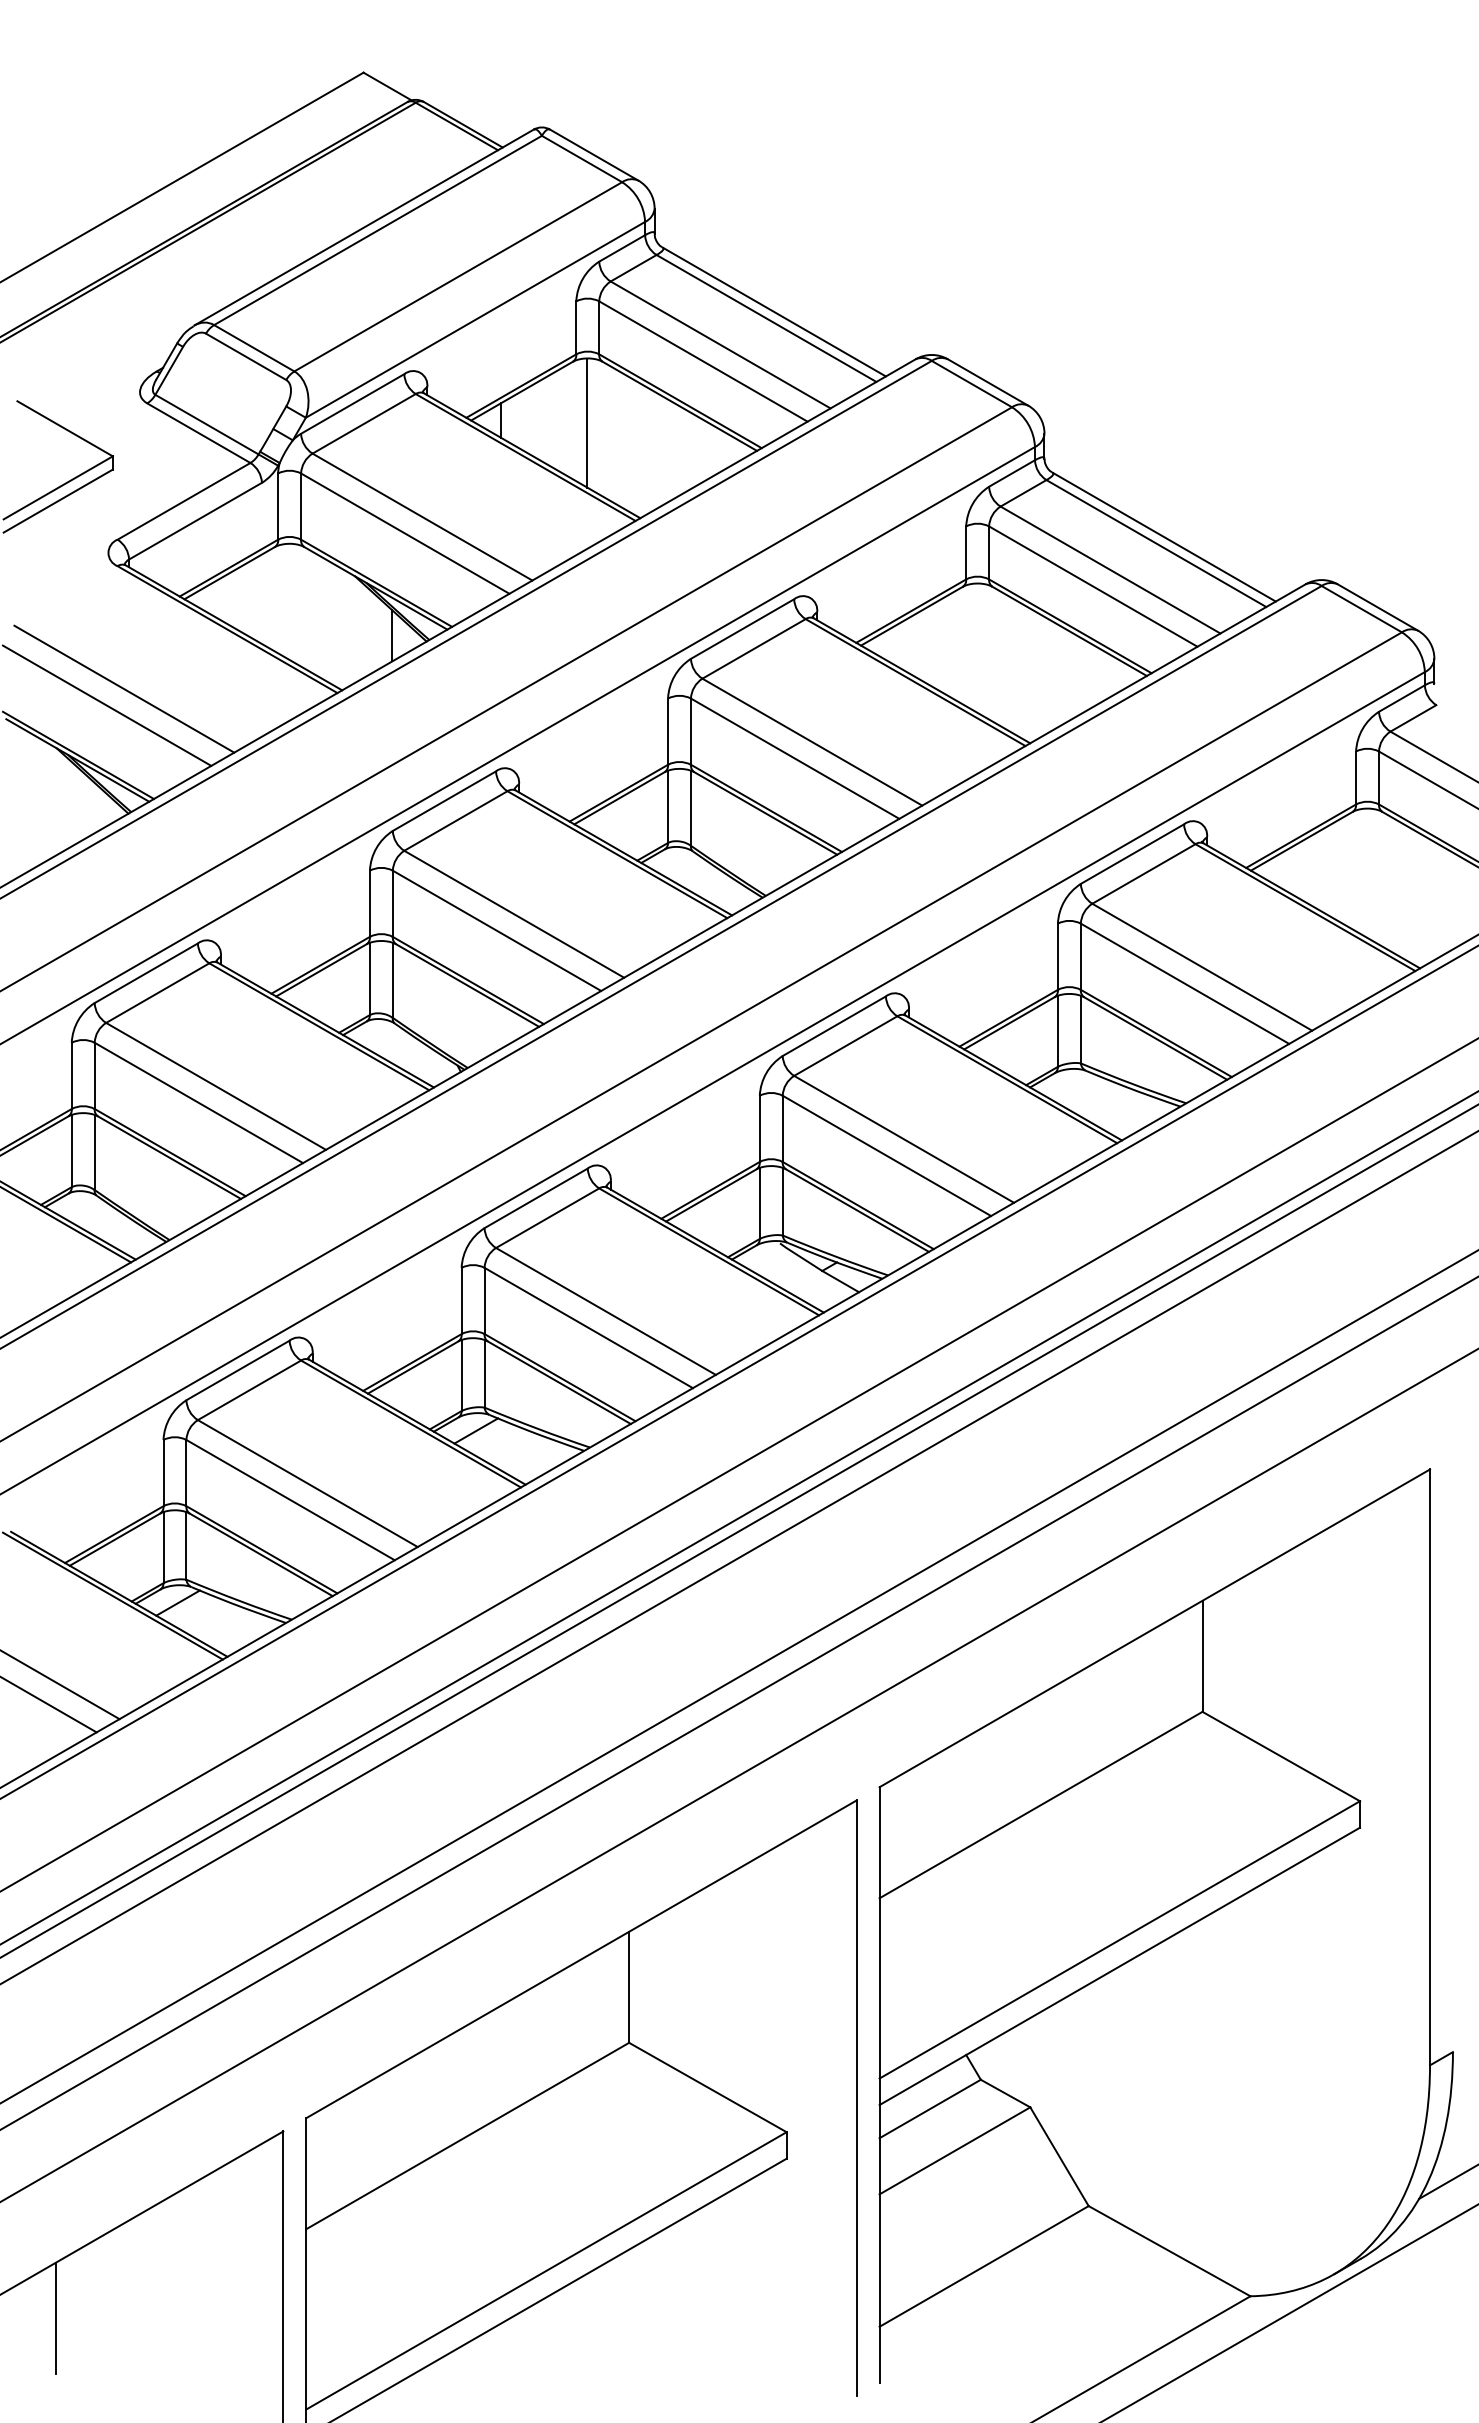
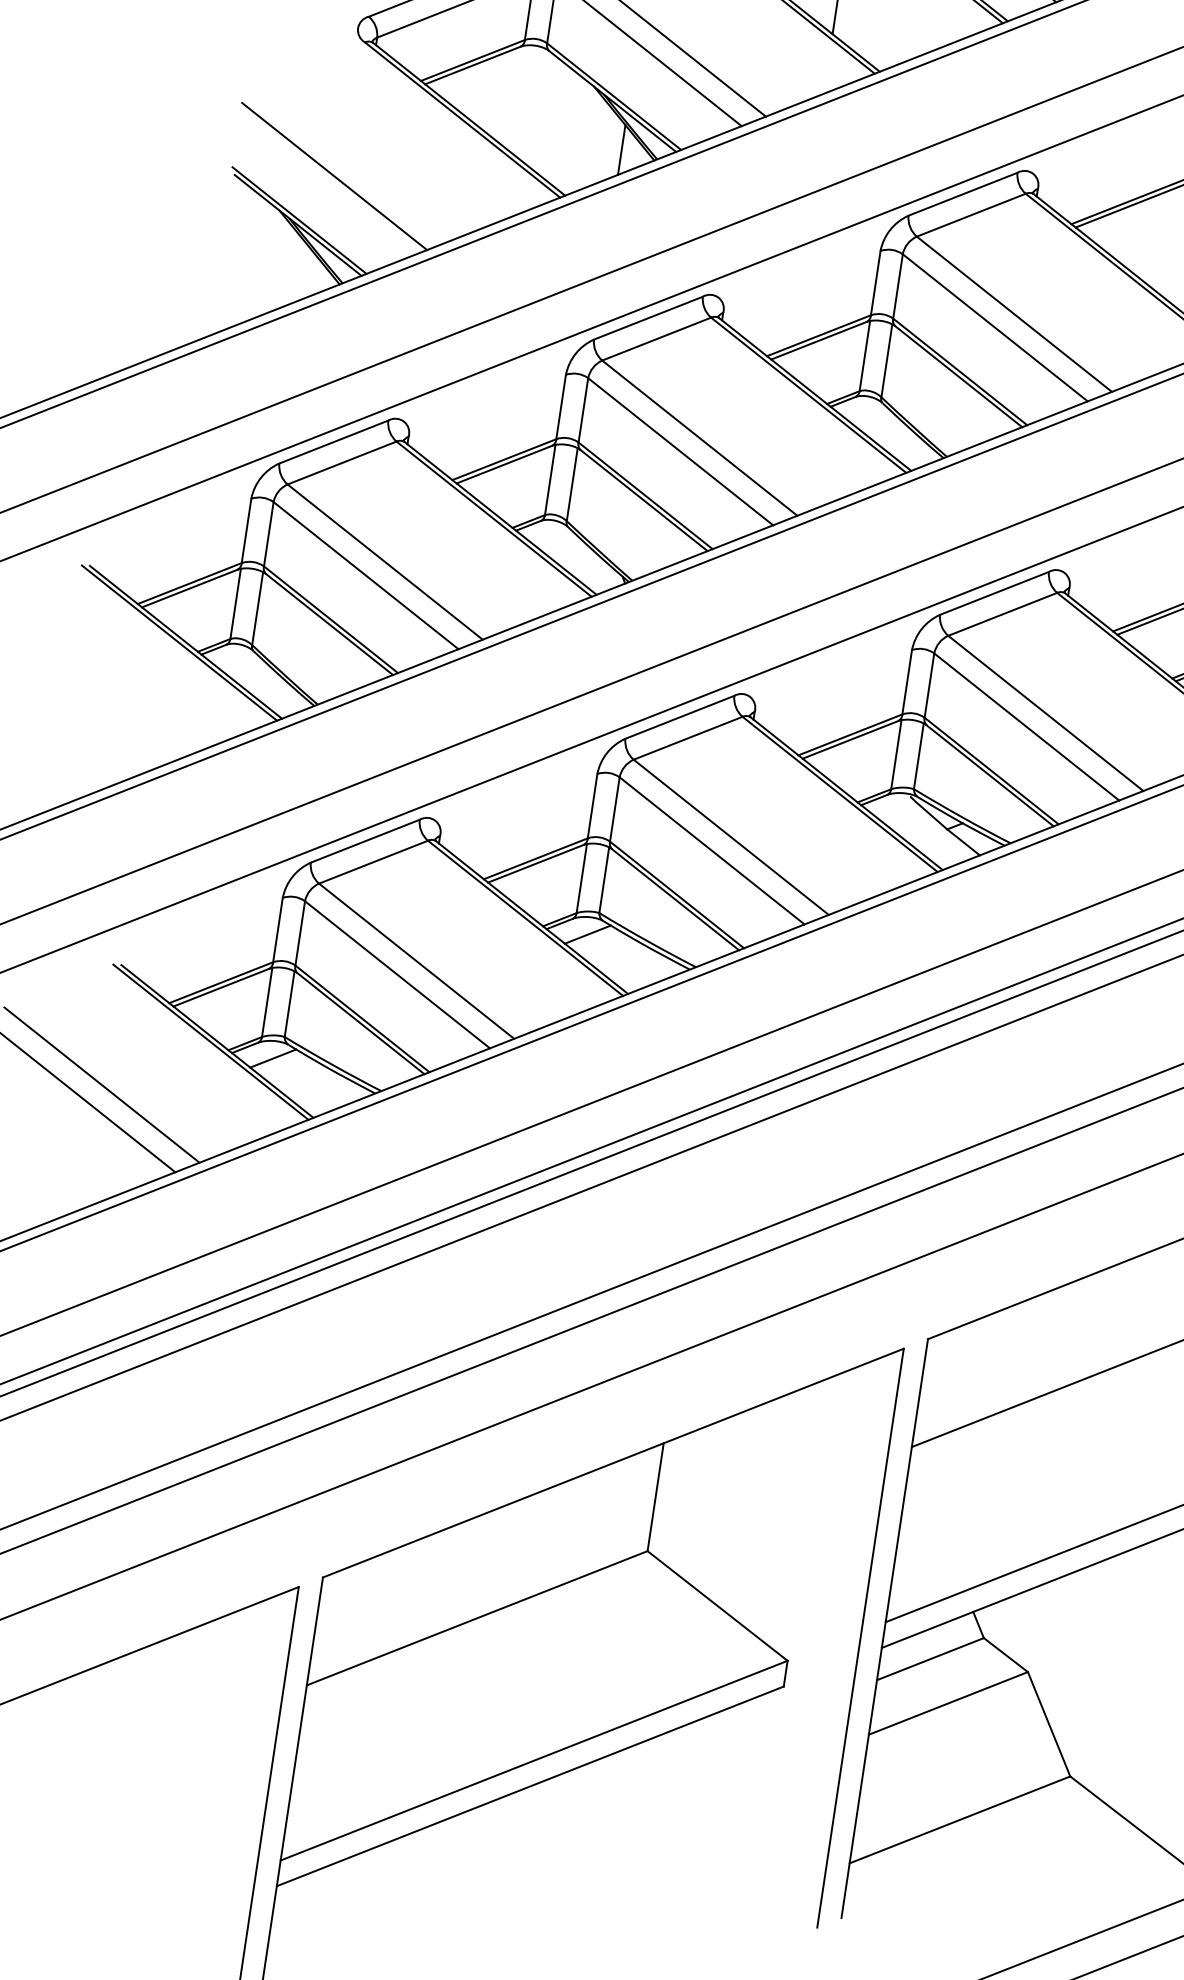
line: (124, 688) -> (353, 162), removed
line: (55, 2317) -> (50, 1734), removed

